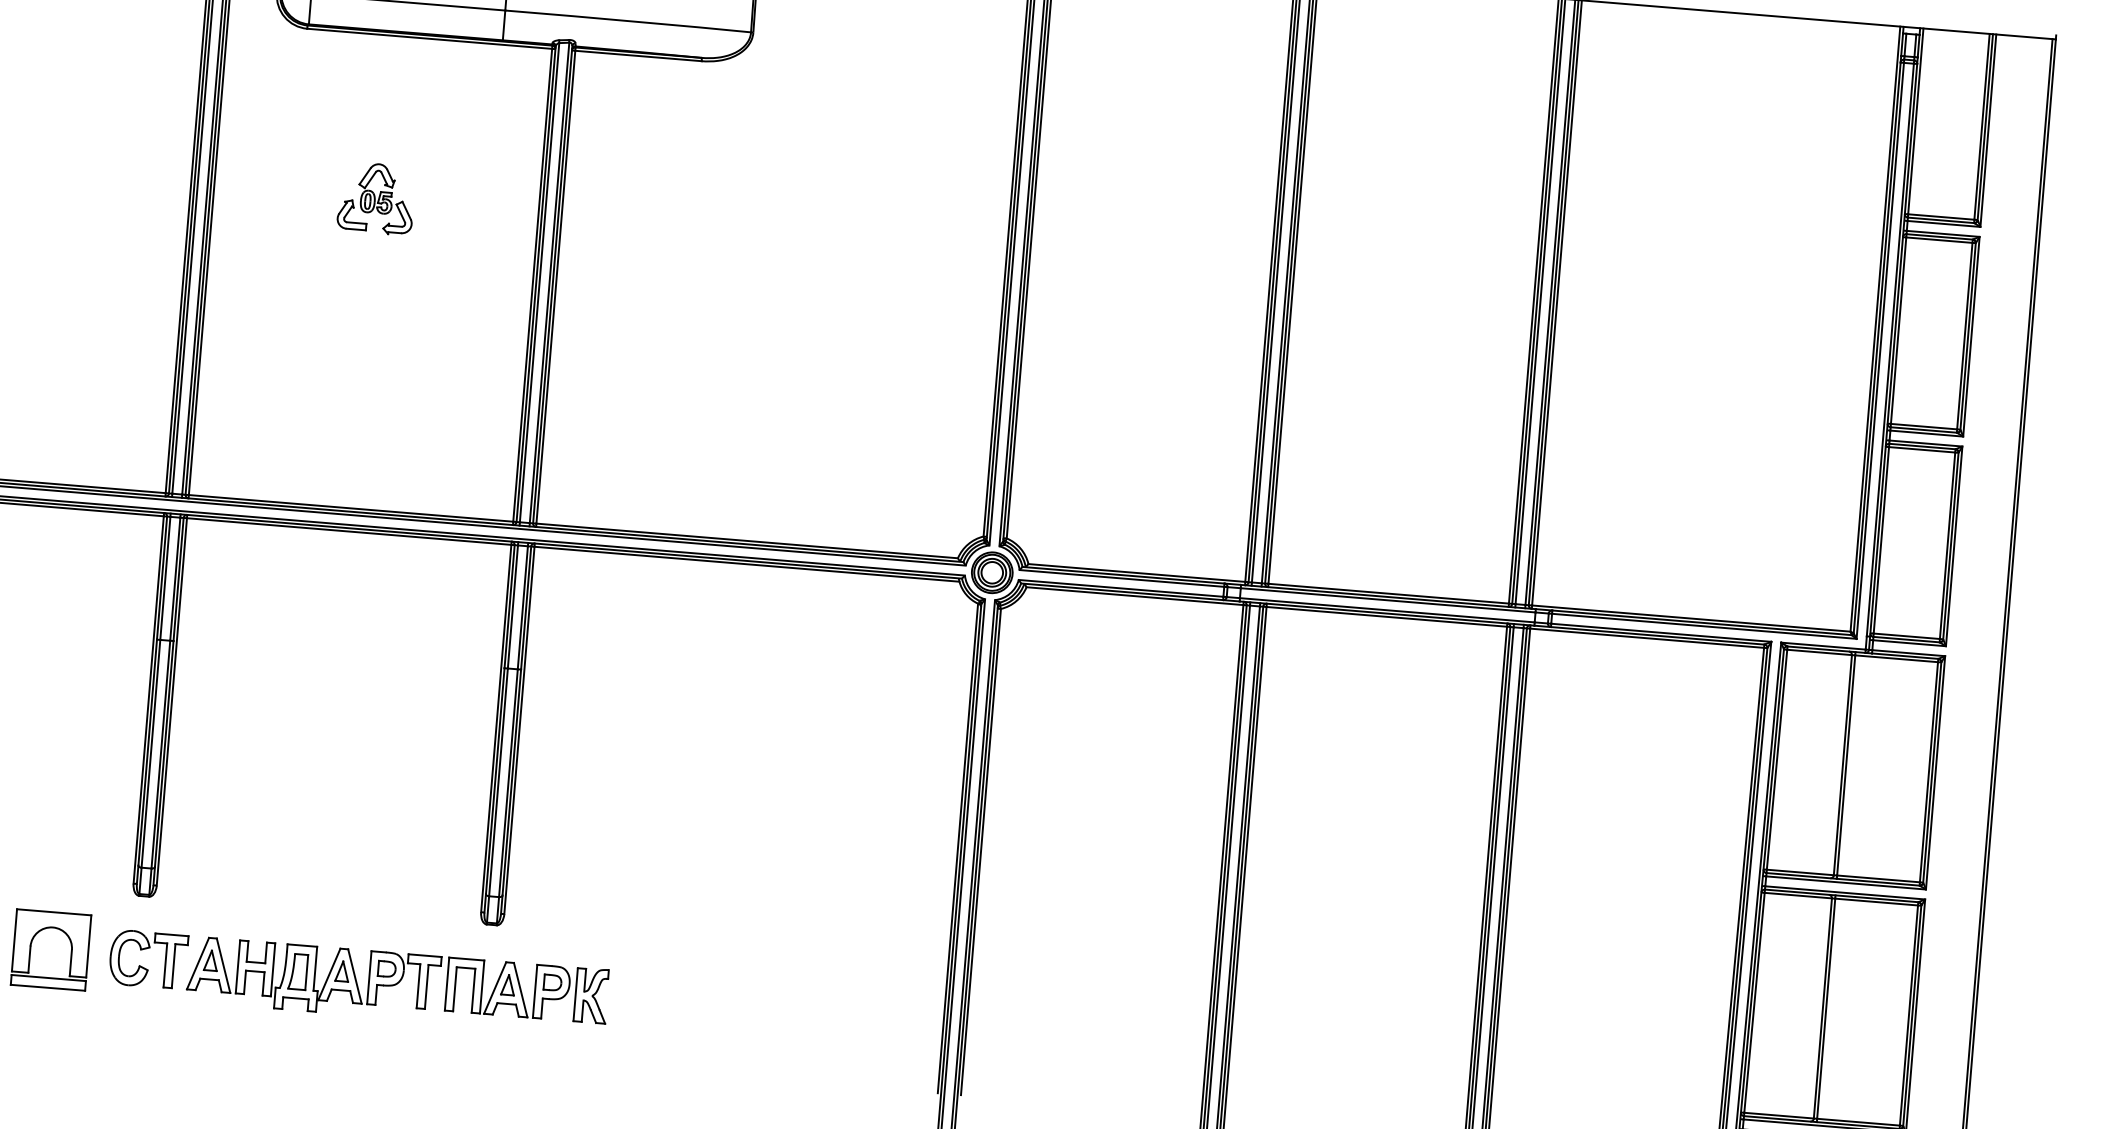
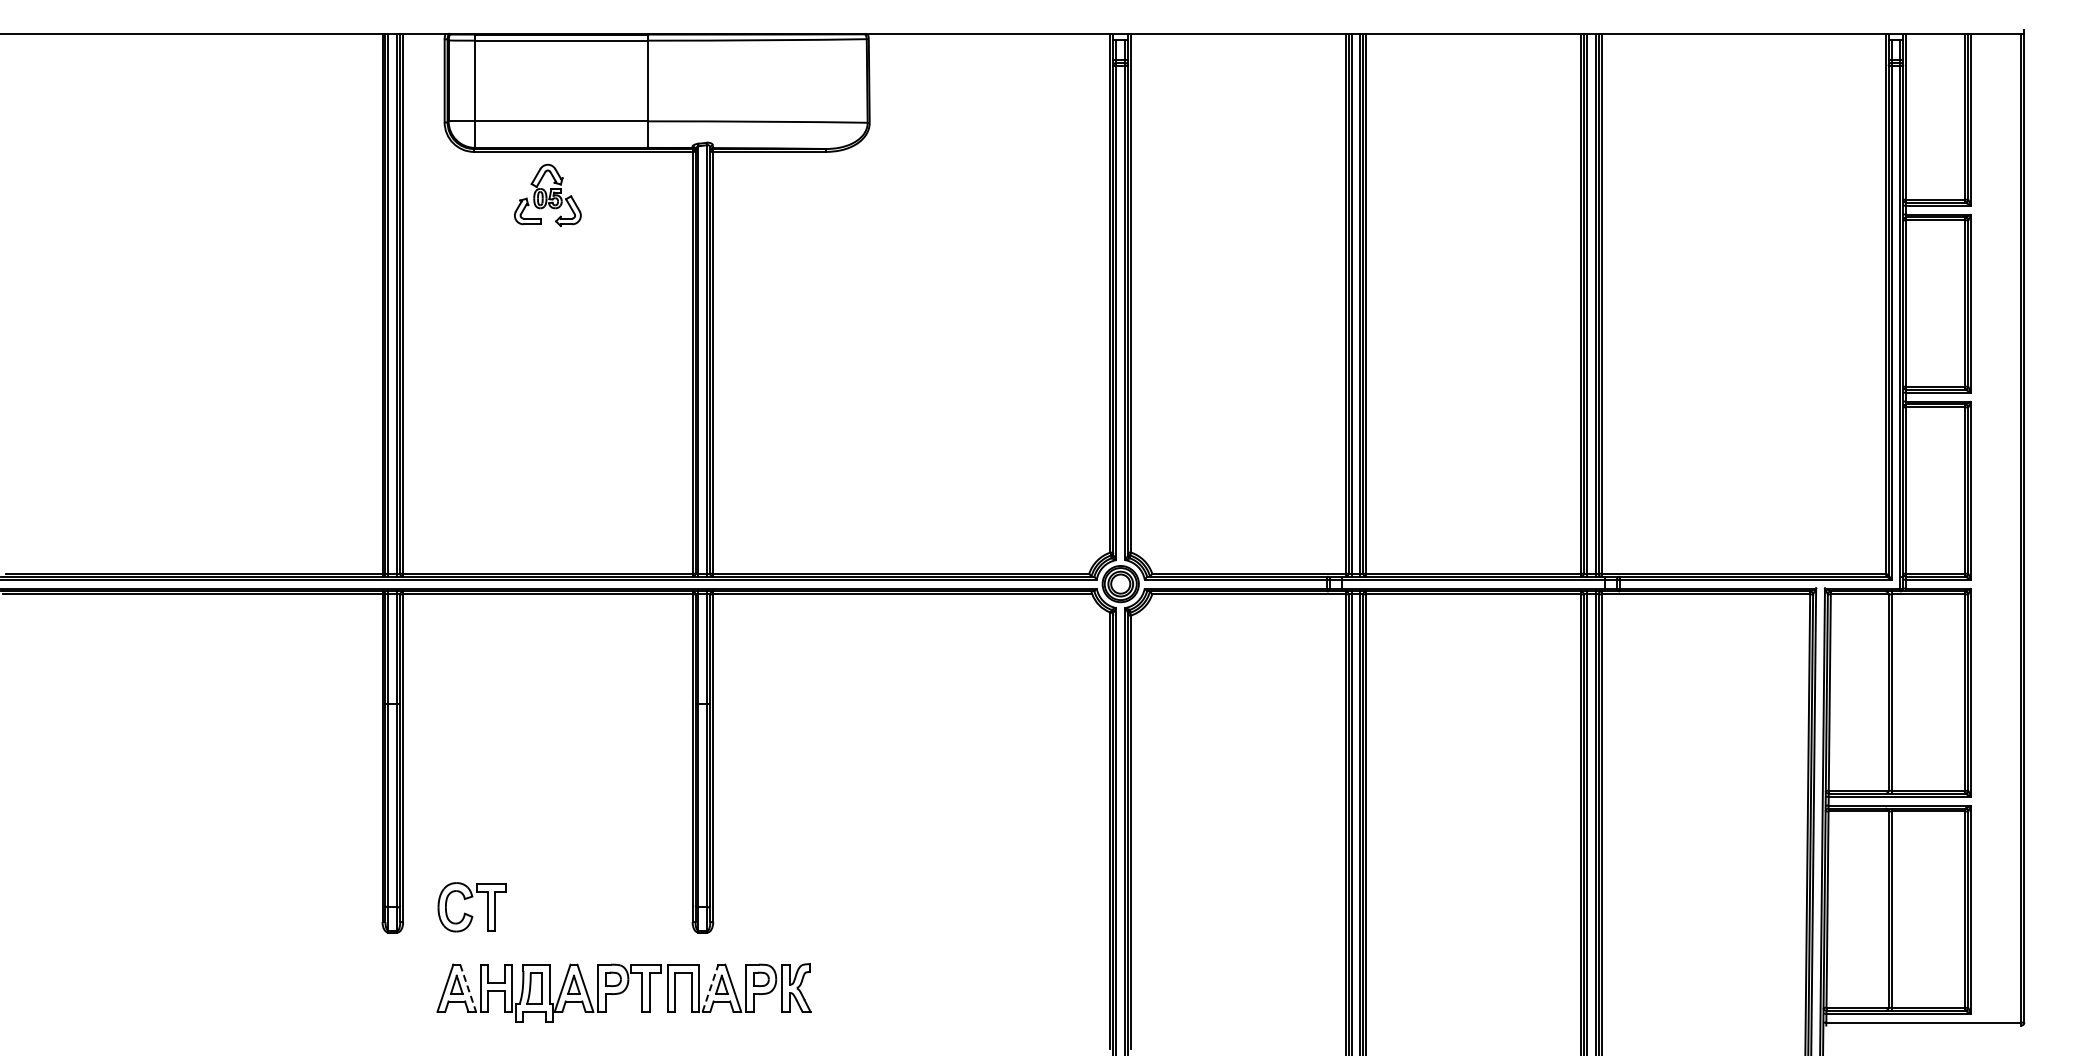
part: (376, 198) -> (547, 195), moved
part: (70, 948) -> (331, 984), removed
line: (223, 965) -> (468, 988), solid -> dashed
part: (142, 966) -> (467, 913), moved
line: (495, 988) -> (710, 988), solid -> dashed

